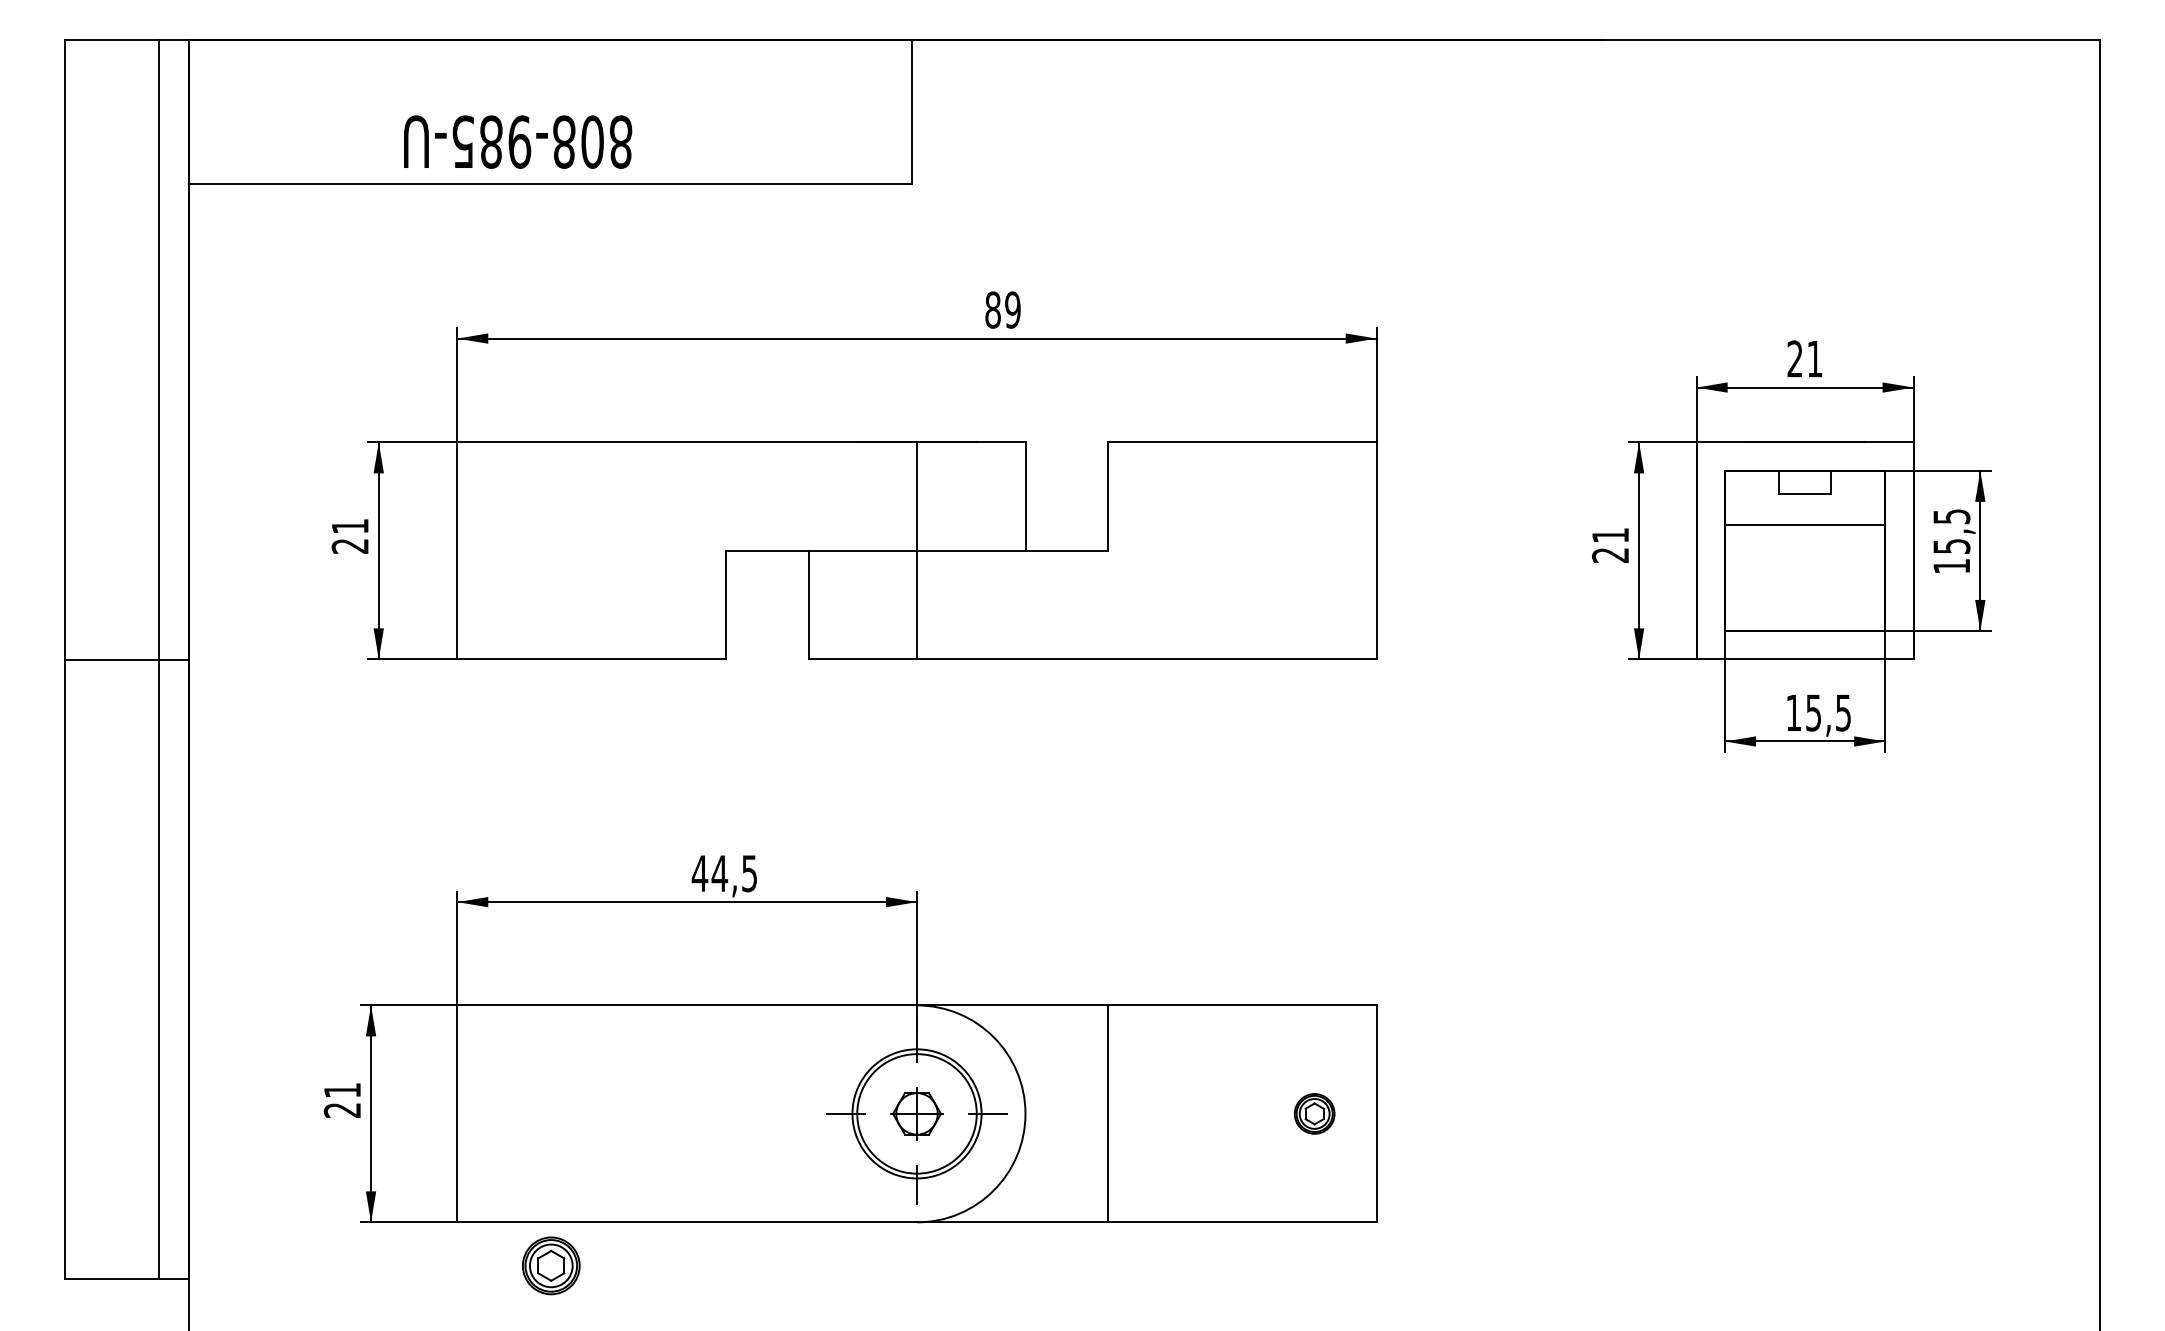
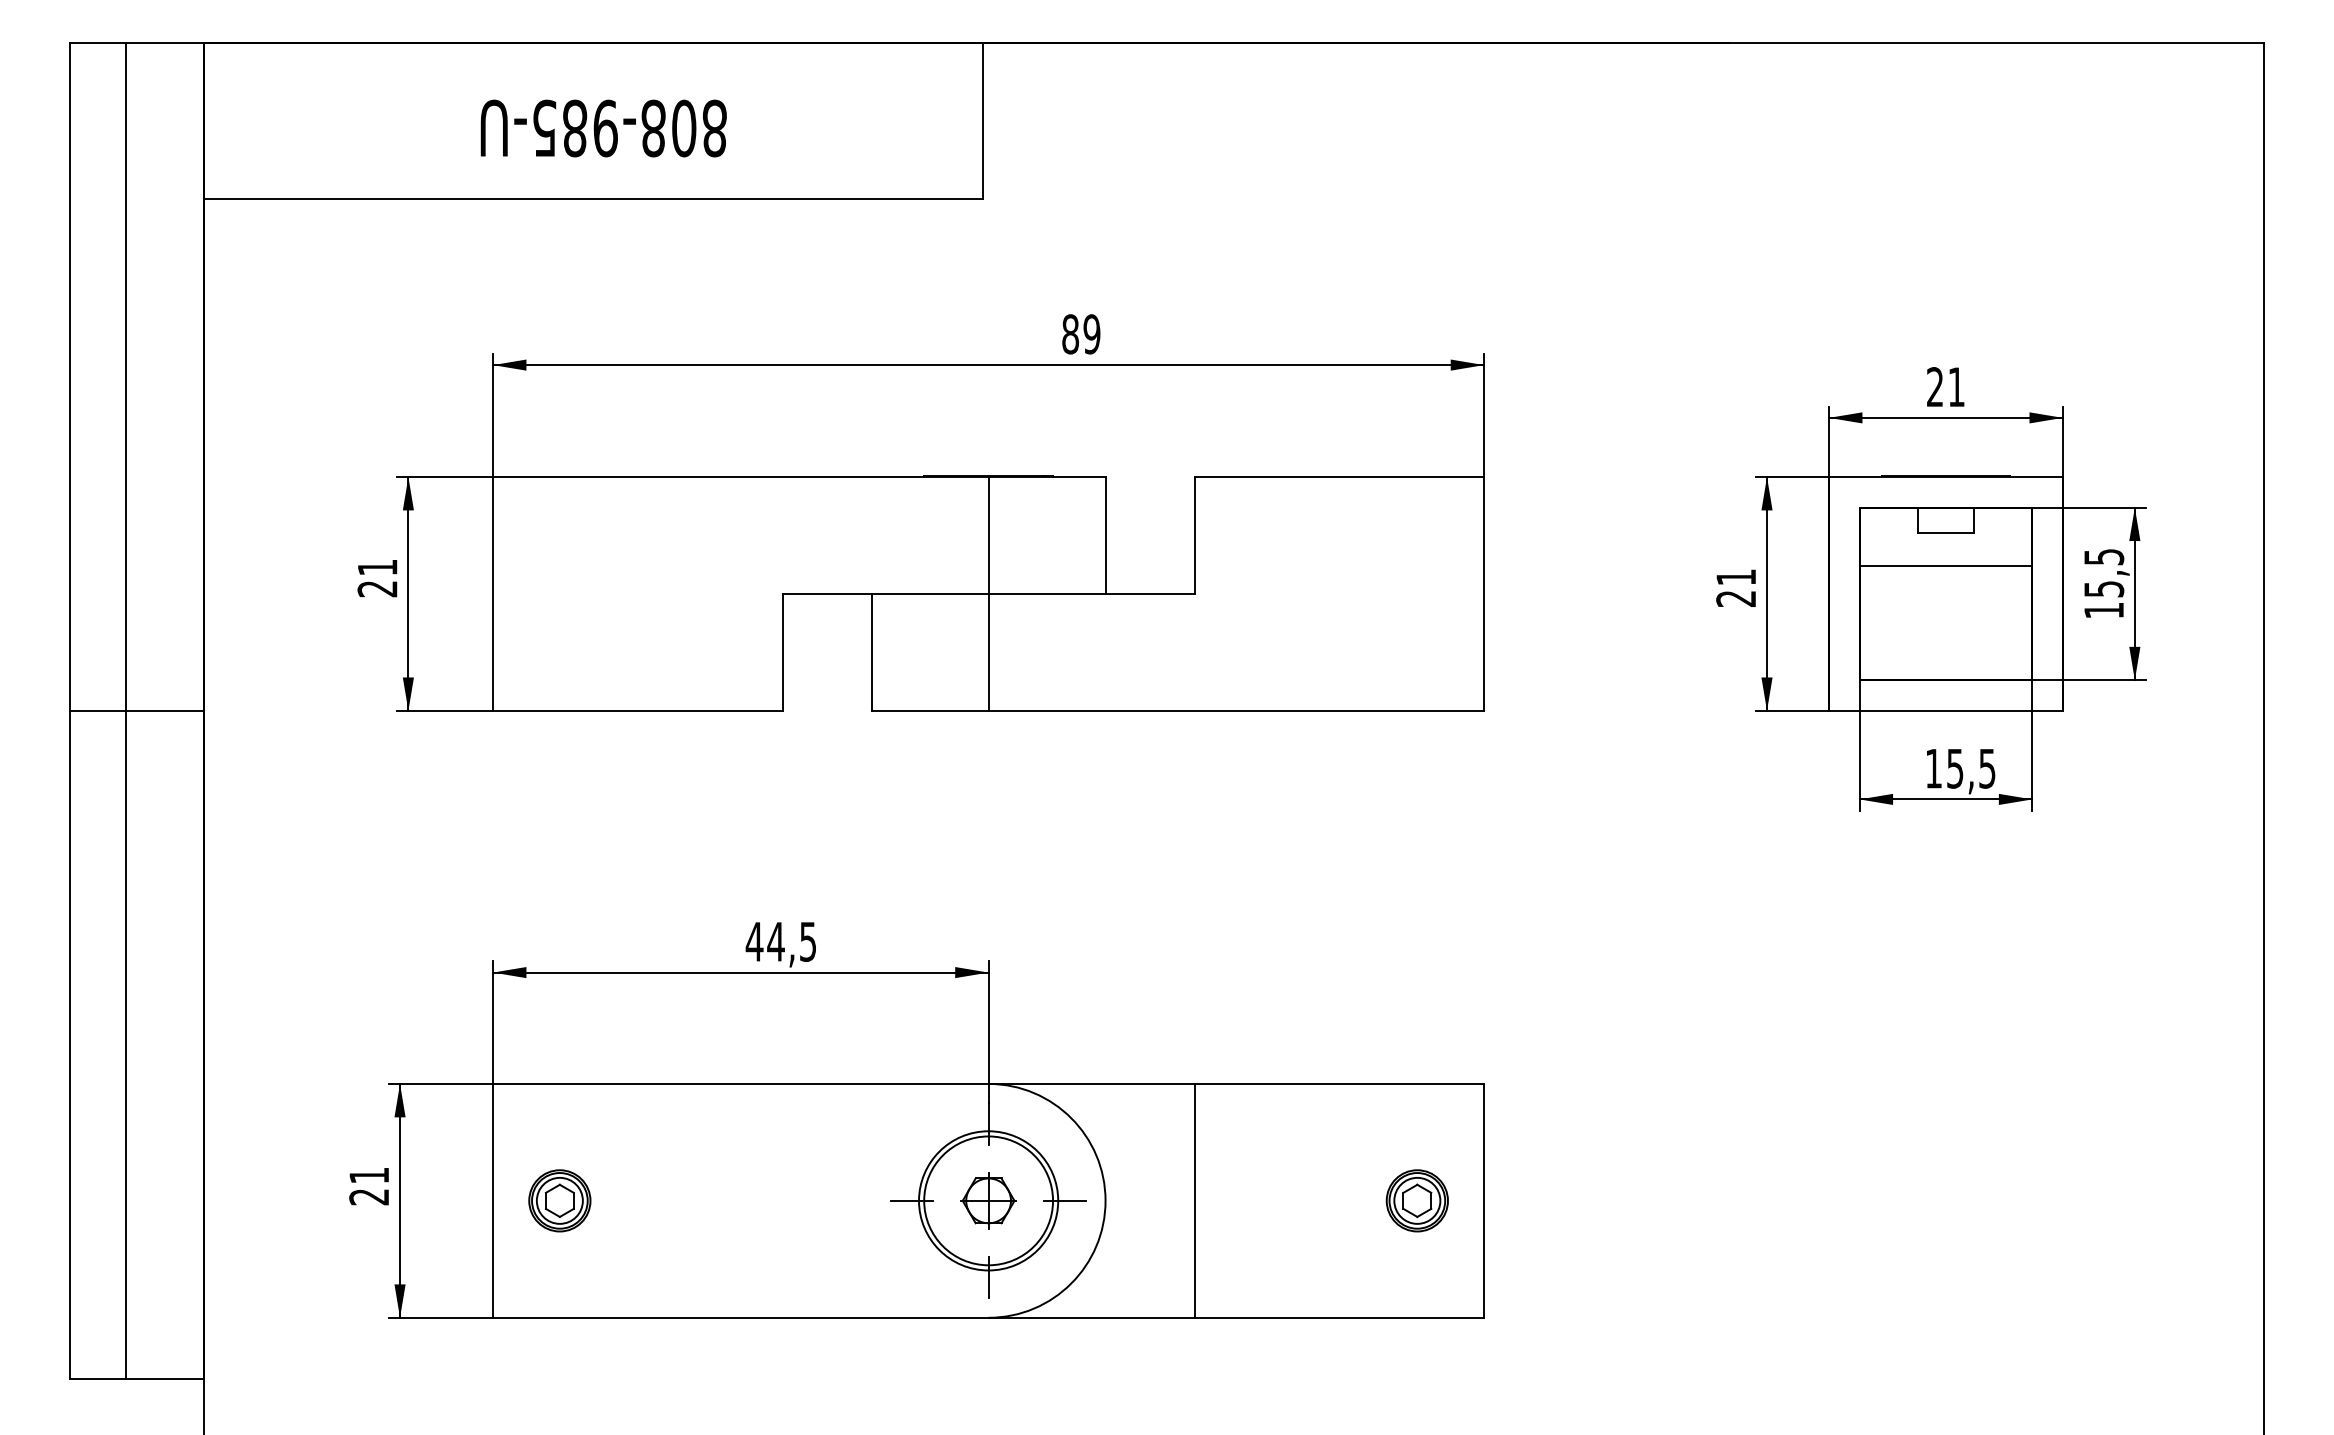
text: (518, 141) -> (604, 127), moved
line: (158, 659) -> (125, 711), moved
part: (1314, 1113) -> (1417, 1200), size x1.43
part: (551, 1265) -> (560, 1200), moved

